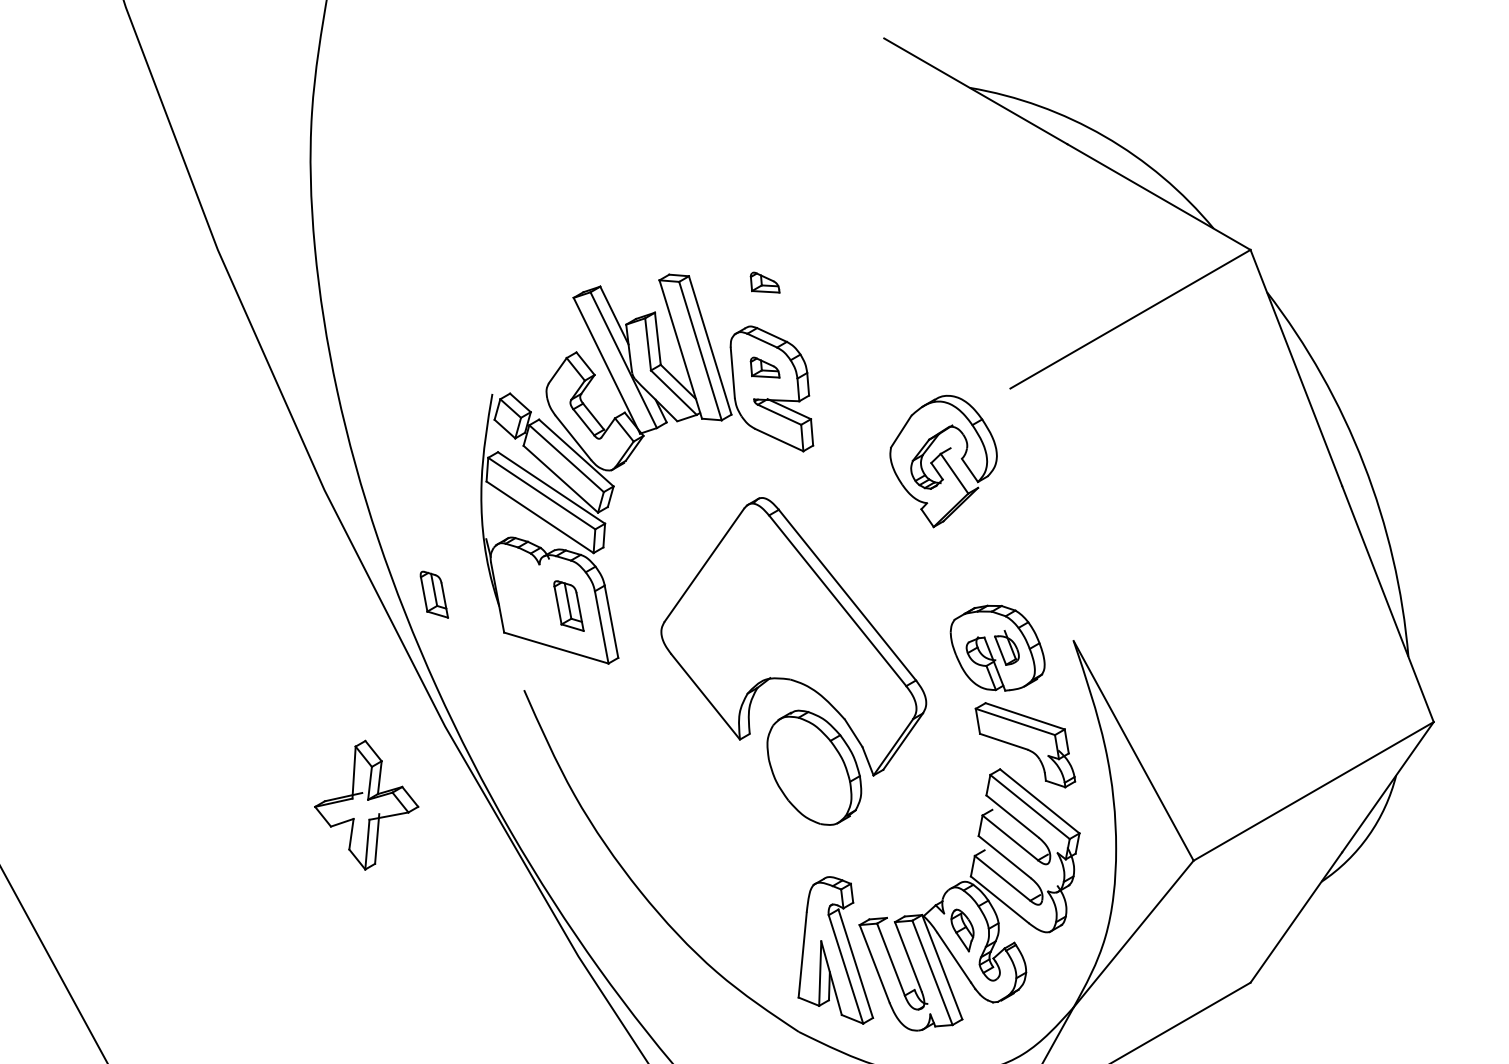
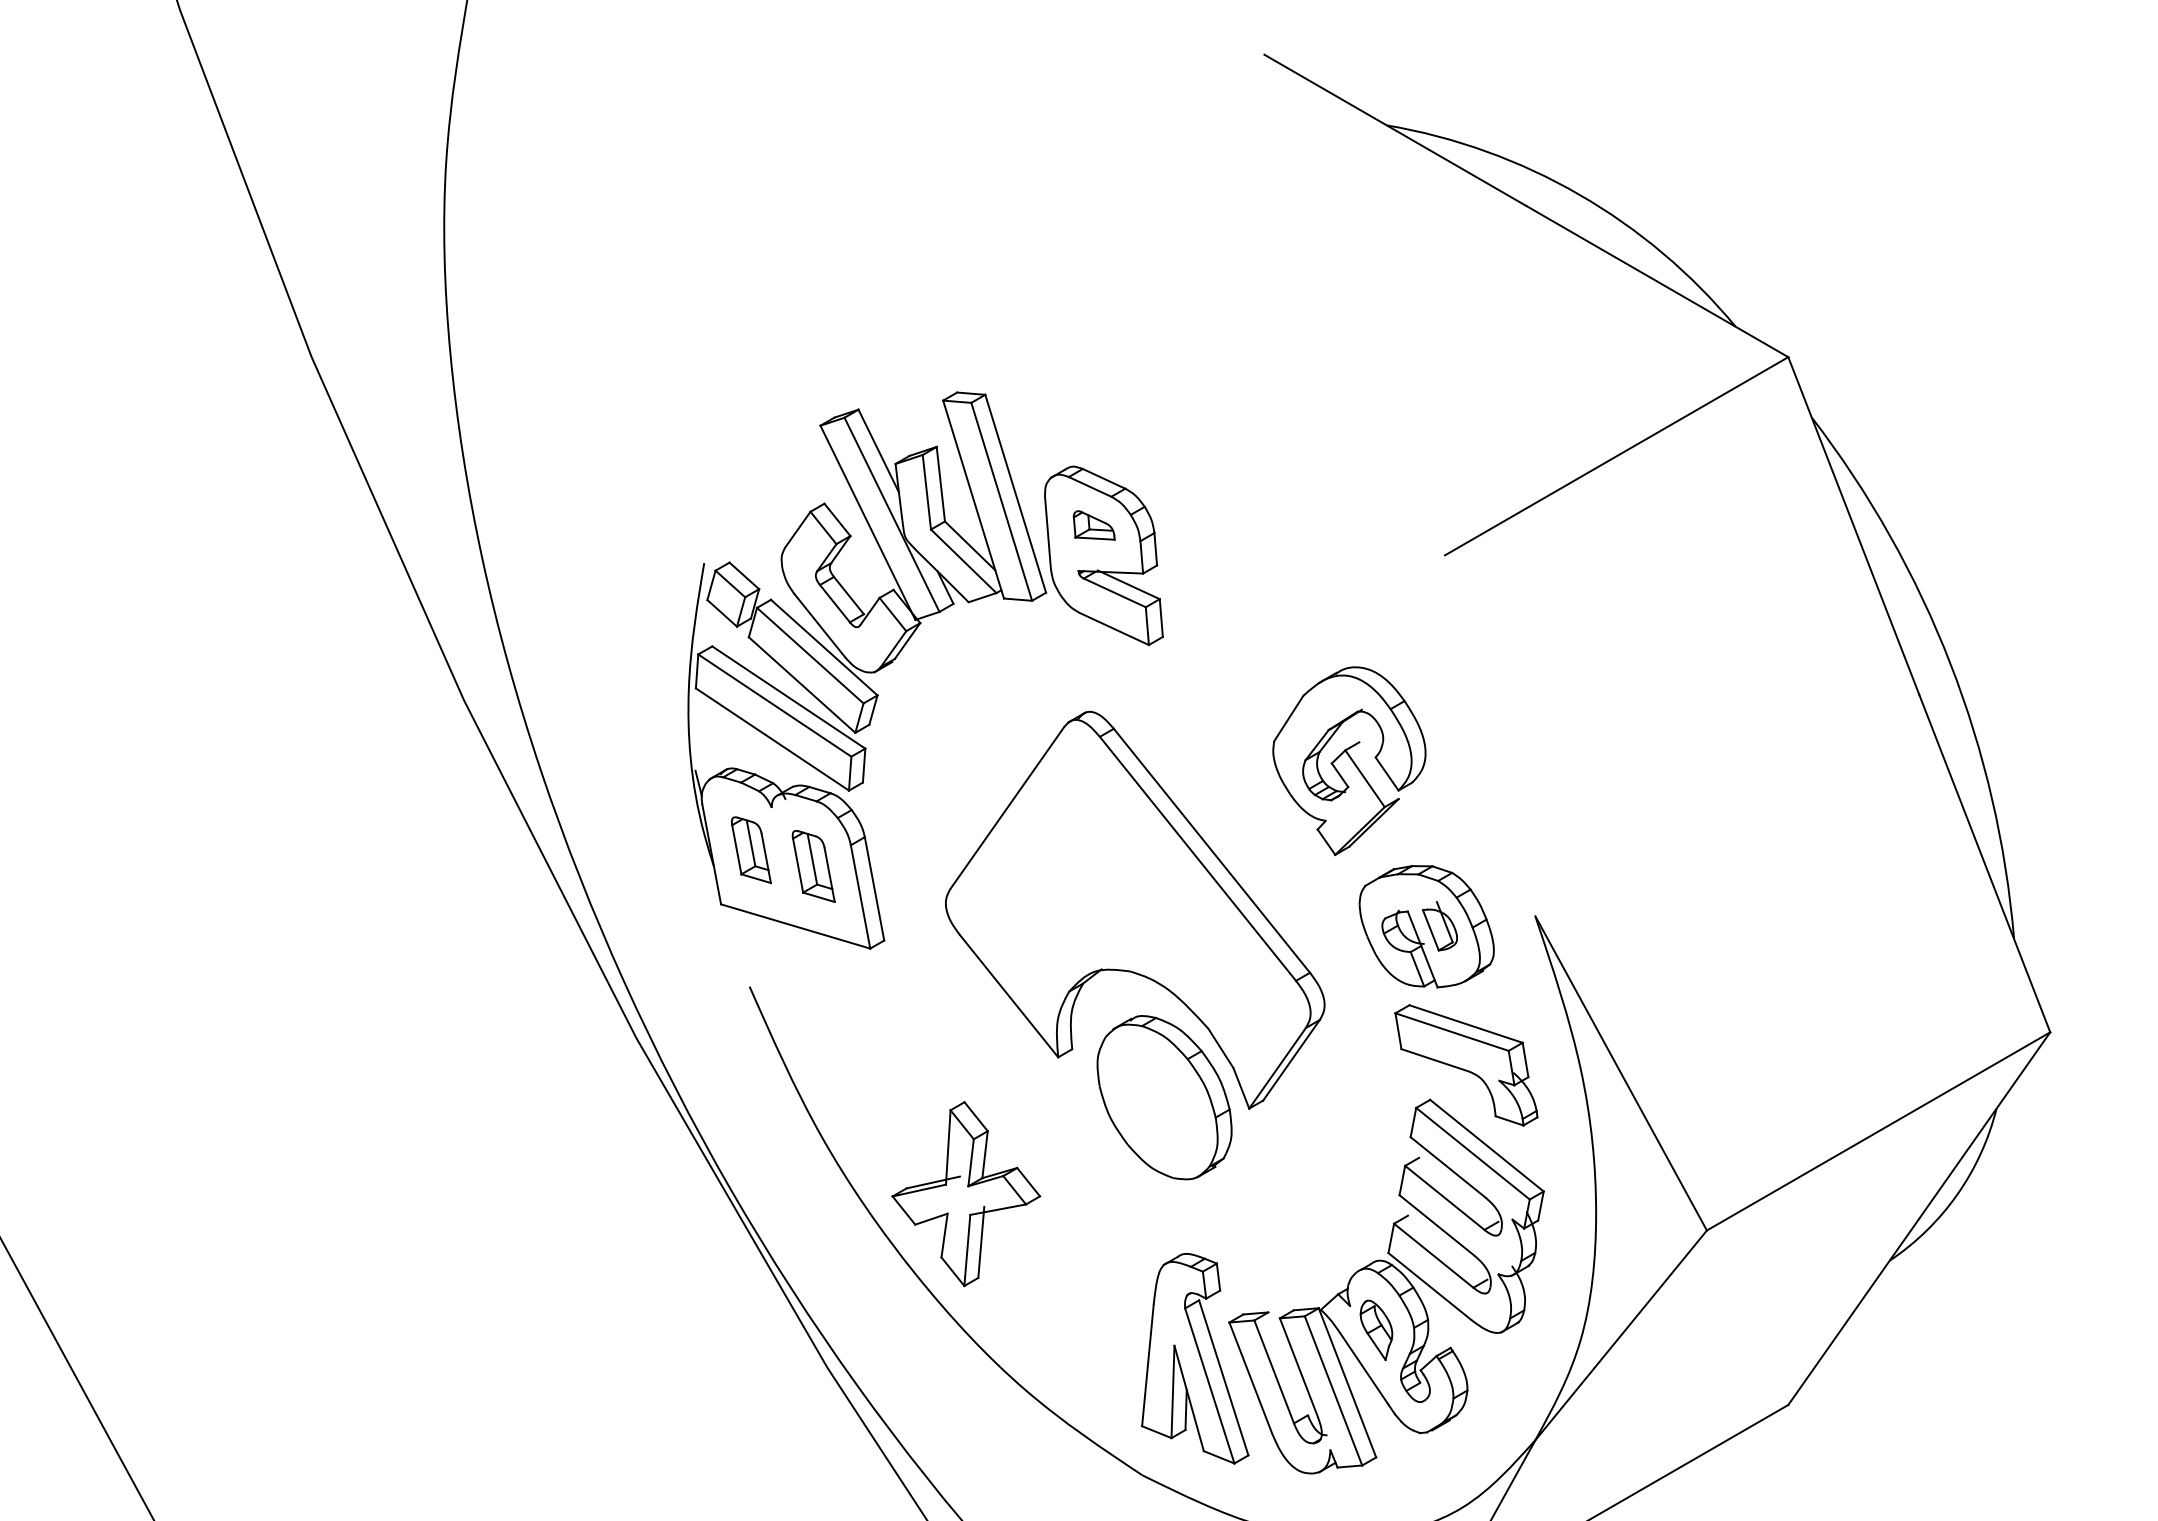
part: (764, 282) -> (1093, 403), removed
part: (943, 461) -> (1349, 761), moved
part: (433, 594) -> (750, 849), moved
part: (366, 804) -> (966, 1193), moved

